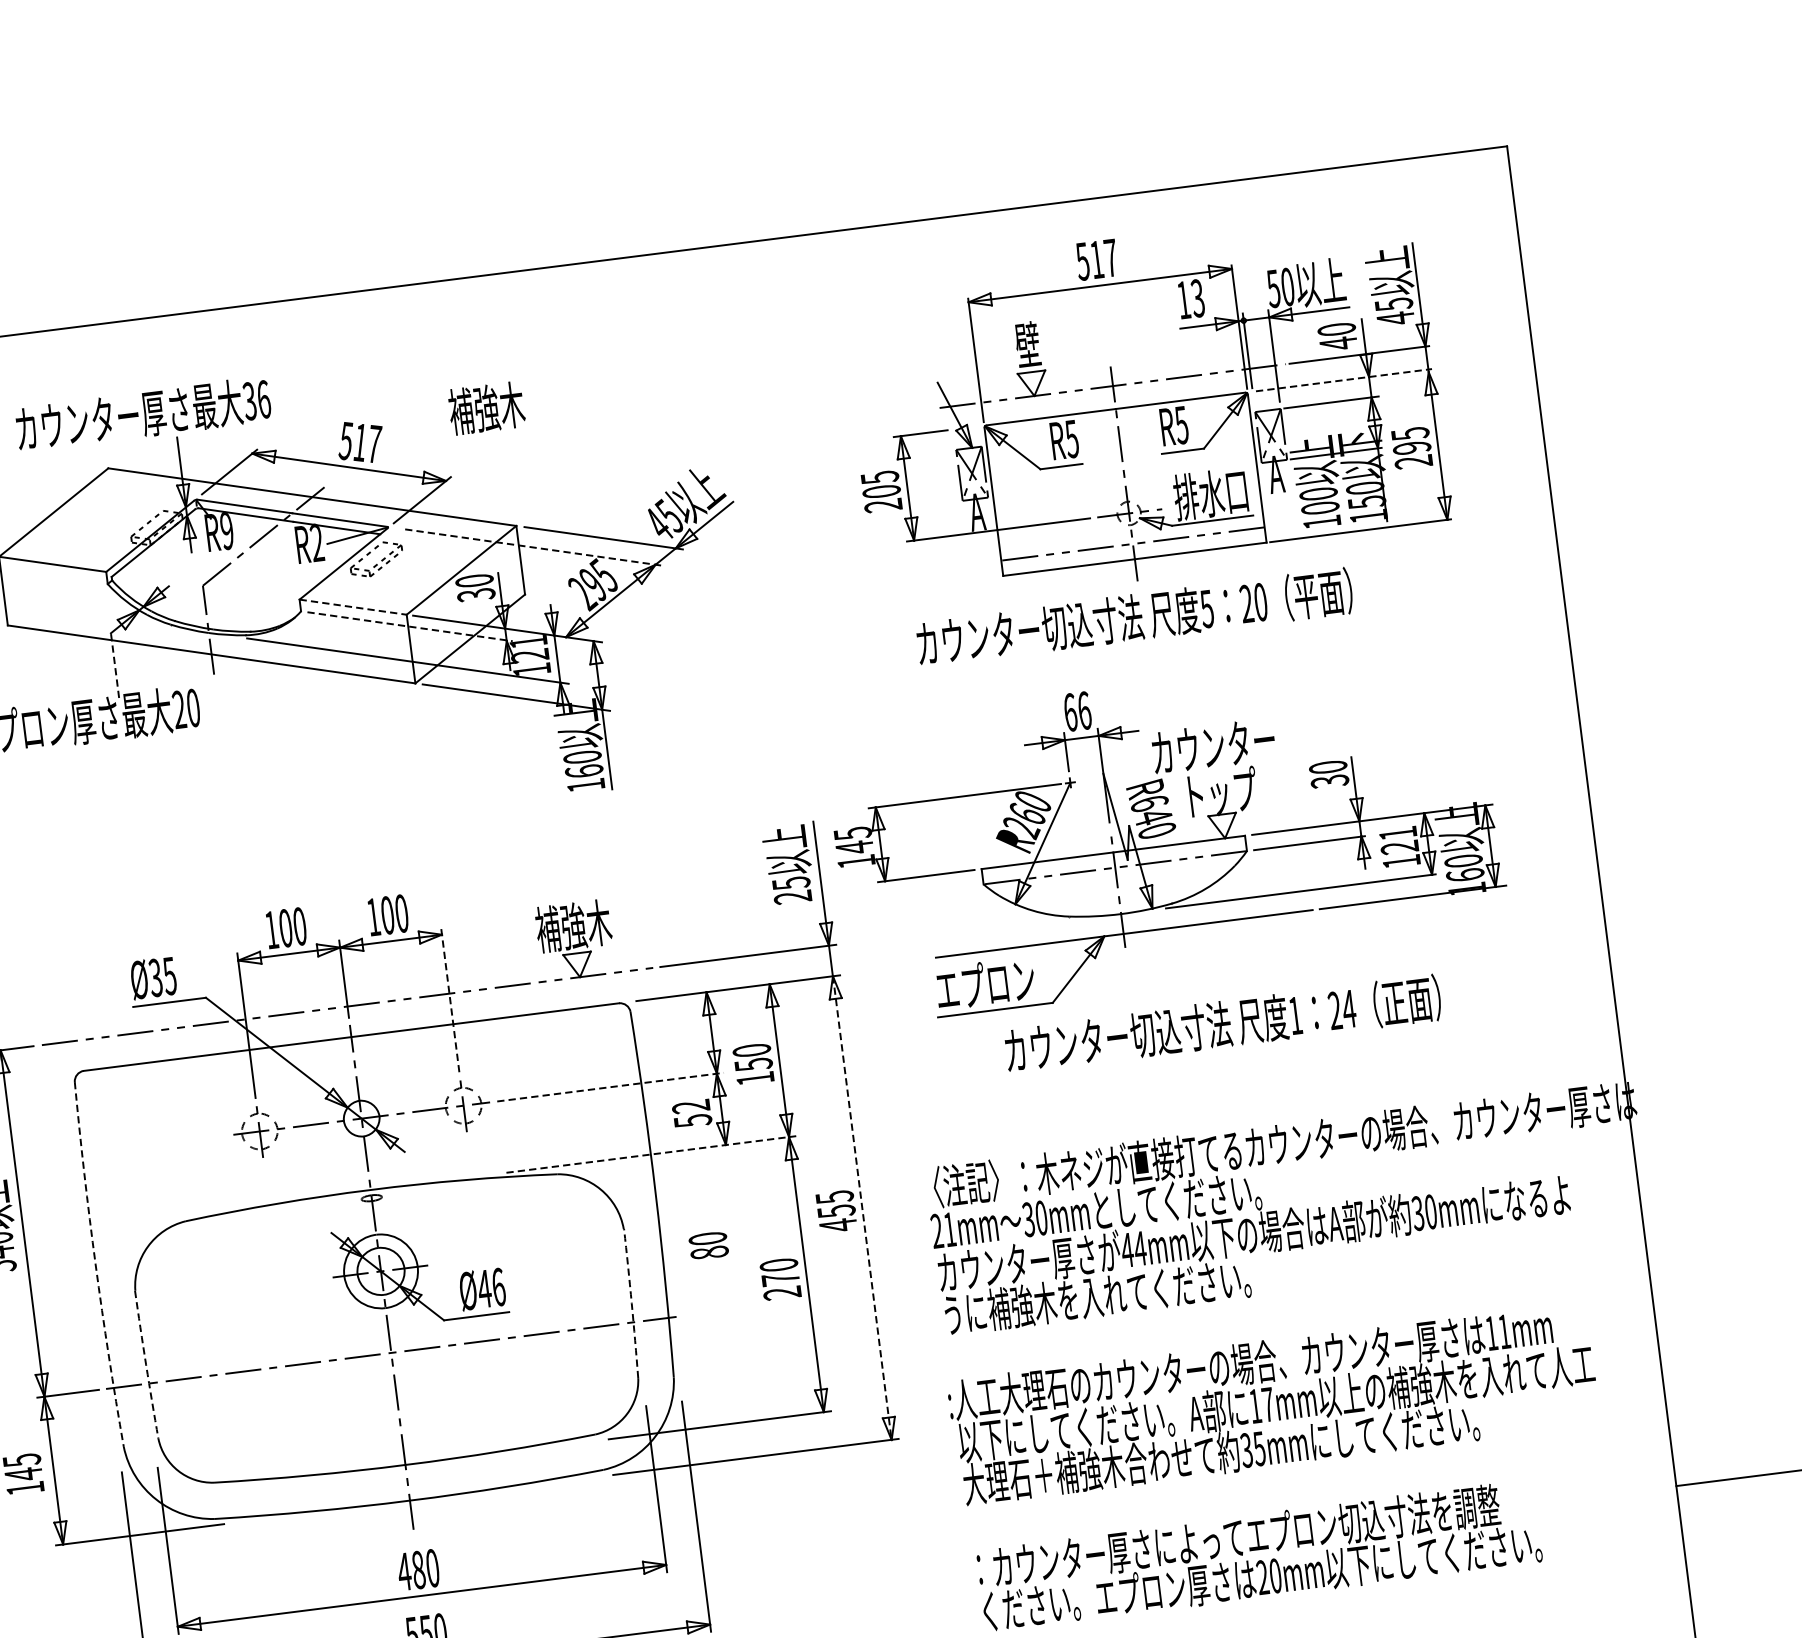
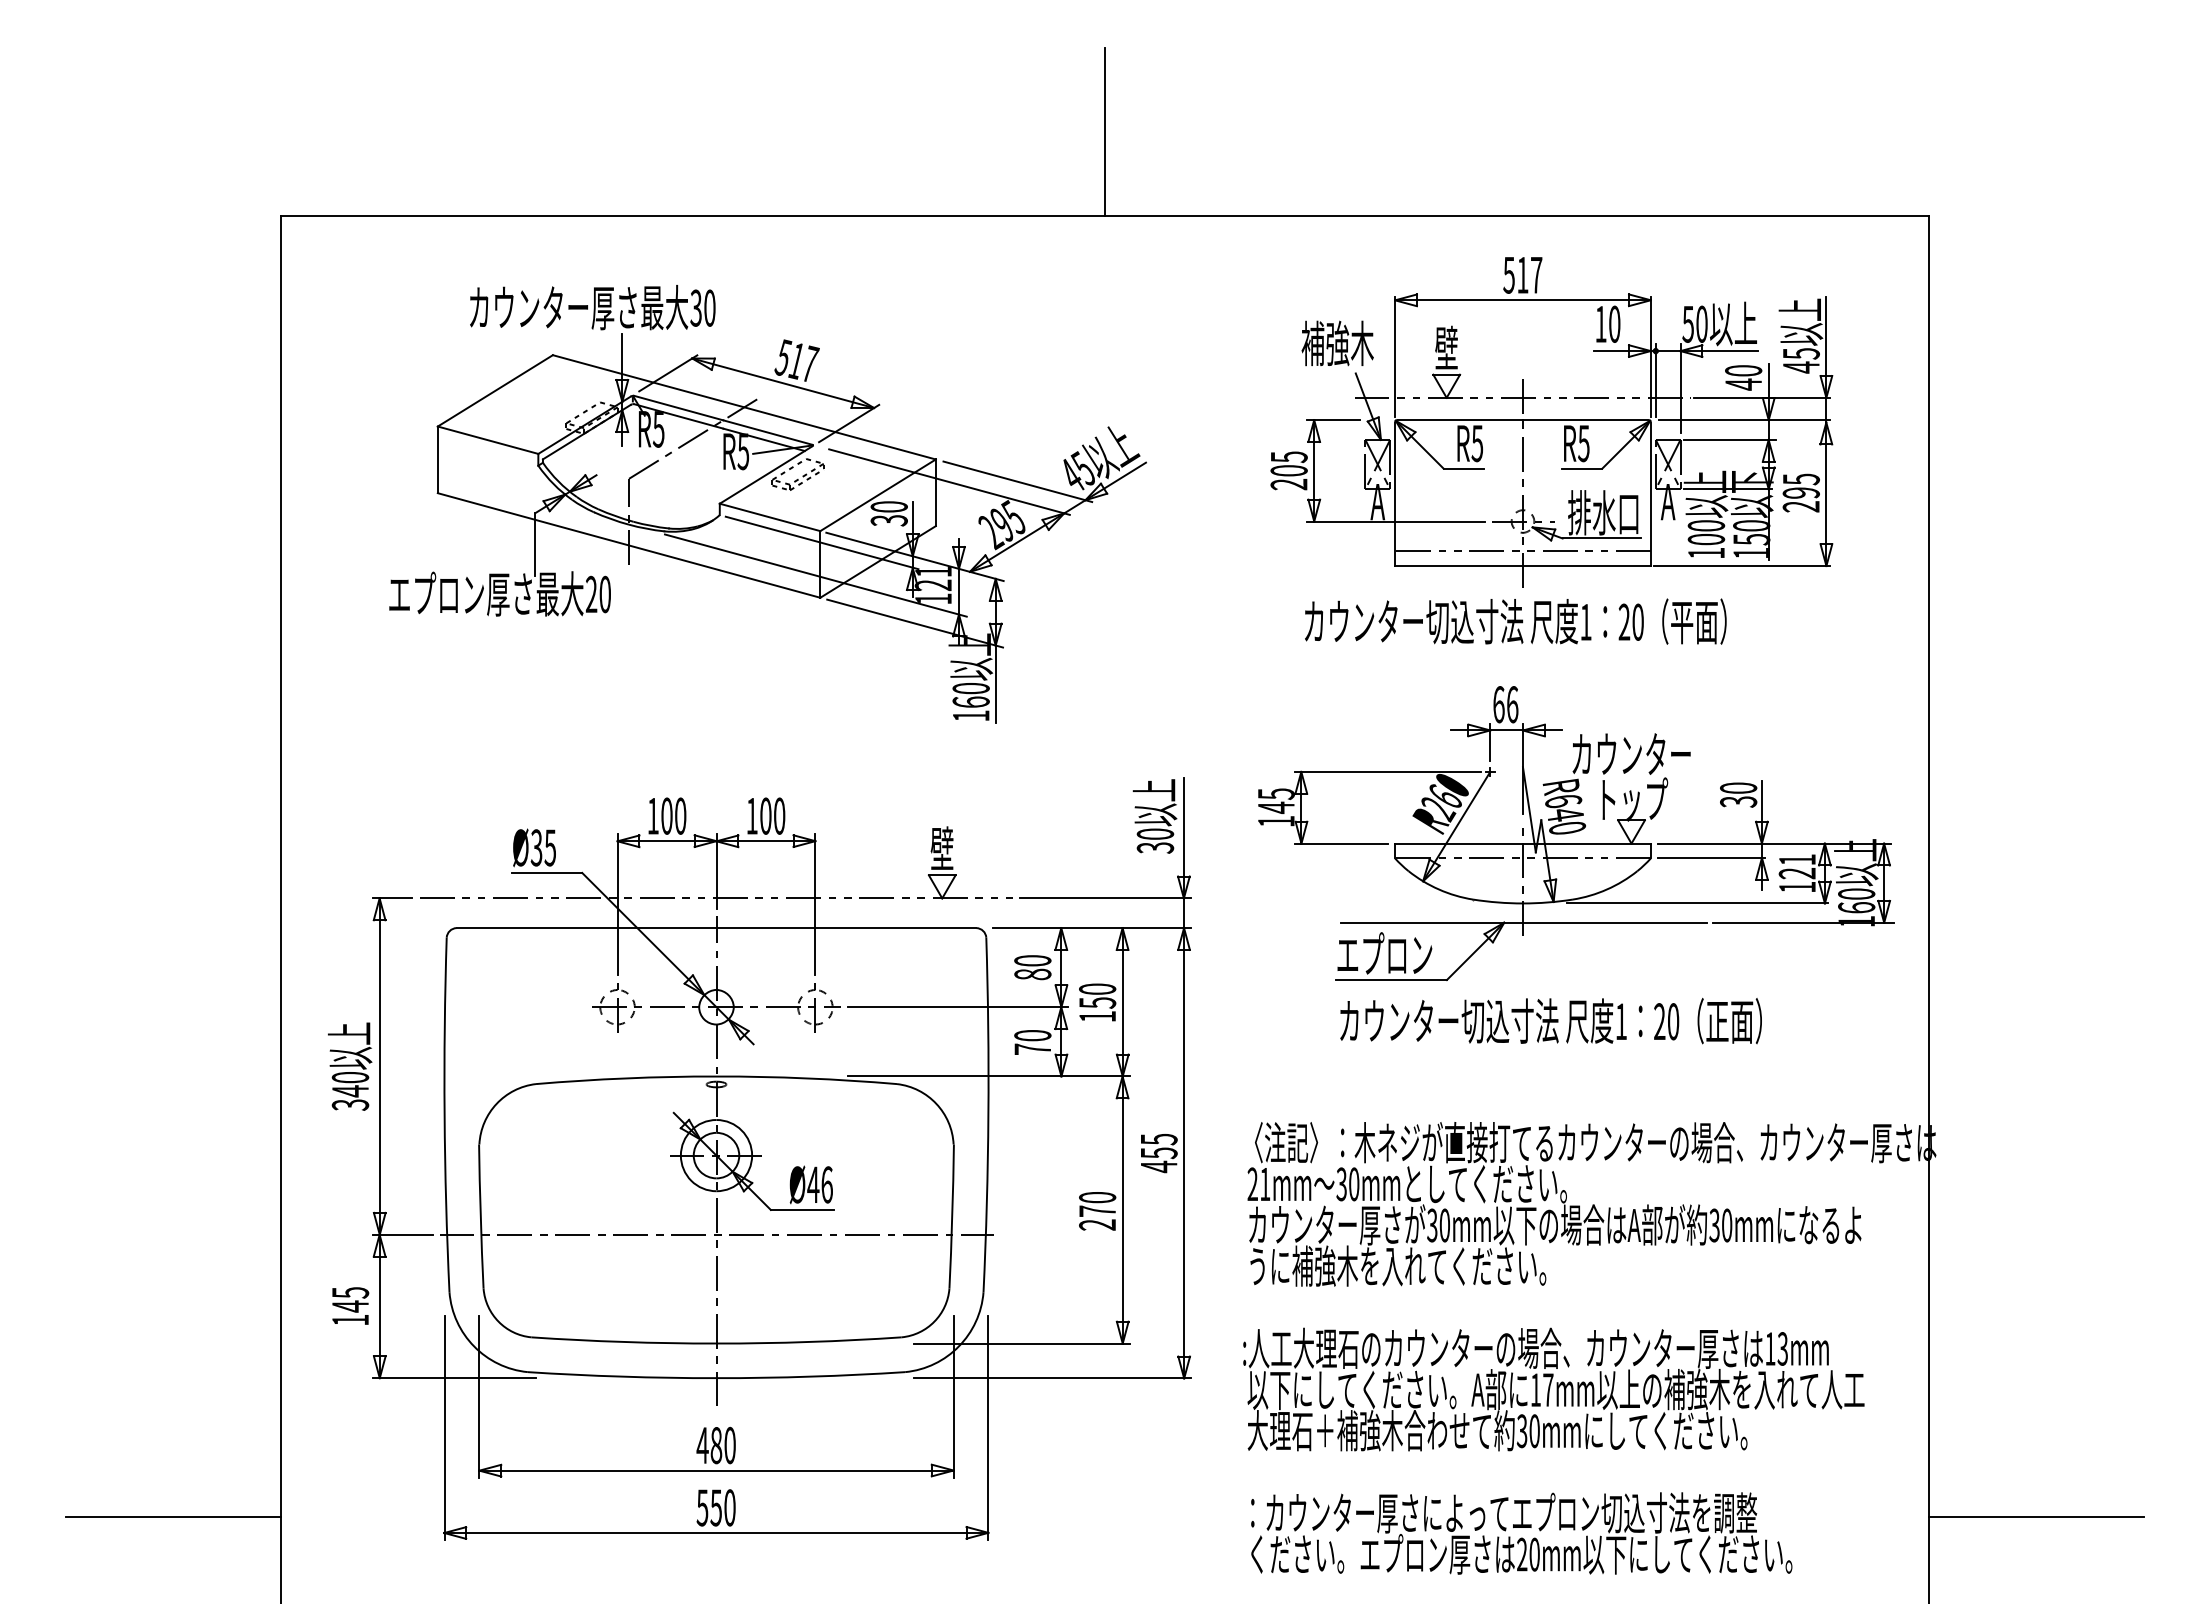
line: (647, 166) -> (1104, 131), added
text: (1197, 297) -> (1614, 323), 13 -> 10
line: (1344, 380) -> (1744, 420), dashed -> solid
text: (263, 398) -> (709, 307), 36 -> 30
text: (486, 408) -> (1337, 343), moved
text: (226, 531) -> (658, 429), R9 -> R5
text: (317, 542) -> (743, 451), R2 -> R5
line: (533, 547) -> (949, 482), dashed -> solid
line: (353, 607) -> (770, 517), dashed -> solid
text: (1206, 609) -> (1585, 622), 5 -> 1
line: (410, 626) -> (822, 542), dashed -> solid
line: (115, 665) -> (535, 544), dashed -> solid
part: (1167, 835) -> (1576, 833), moved
text: (792, 889) -> (1155, 840), 25 -> 30
text: (573, 925) -> (942, 848), 補強木 -> 壁
line: (450, 999) -> (815, 904), dashed -> solid
text: (1349, 1008) -> (1673, 1021), 24 -> 20
line: (610, 1087) -> (958, 1007), dashed -> solid
text: (691, 1113) -> (1032, 1042), 52 -> 70
line: (650, 1154) -> (988, 1076), dashed -> solid
line: (862, 1208) -> (1184, 1153), dashed -> solid
text: (708, 1245) -> (1032, 967), moved
text: (1133, 1249) -> (1438, 1225), 44mm -> 30mm
arc: (95, 1264) -> (444, 1114), dashed -> solid
arc: (632, 1303) -> (952, 1216), dashed -> solid
text: (1504, 1331) -> (1782, 1348), 11mm -> 13mm
arc: (145, 1364) -> (480, 1216), dashed -> solid
text: (1259, 1449) -> (1534, 1431), 35mm -> 30mm

